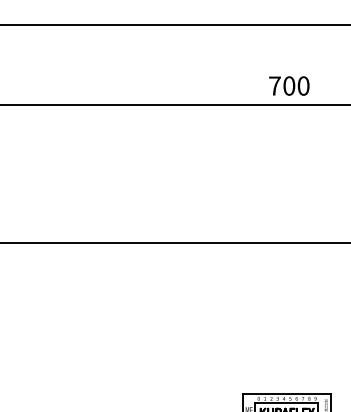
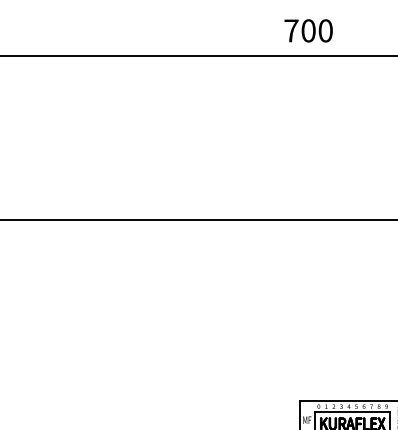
text: (289, 85) -> (308, 30), moved

